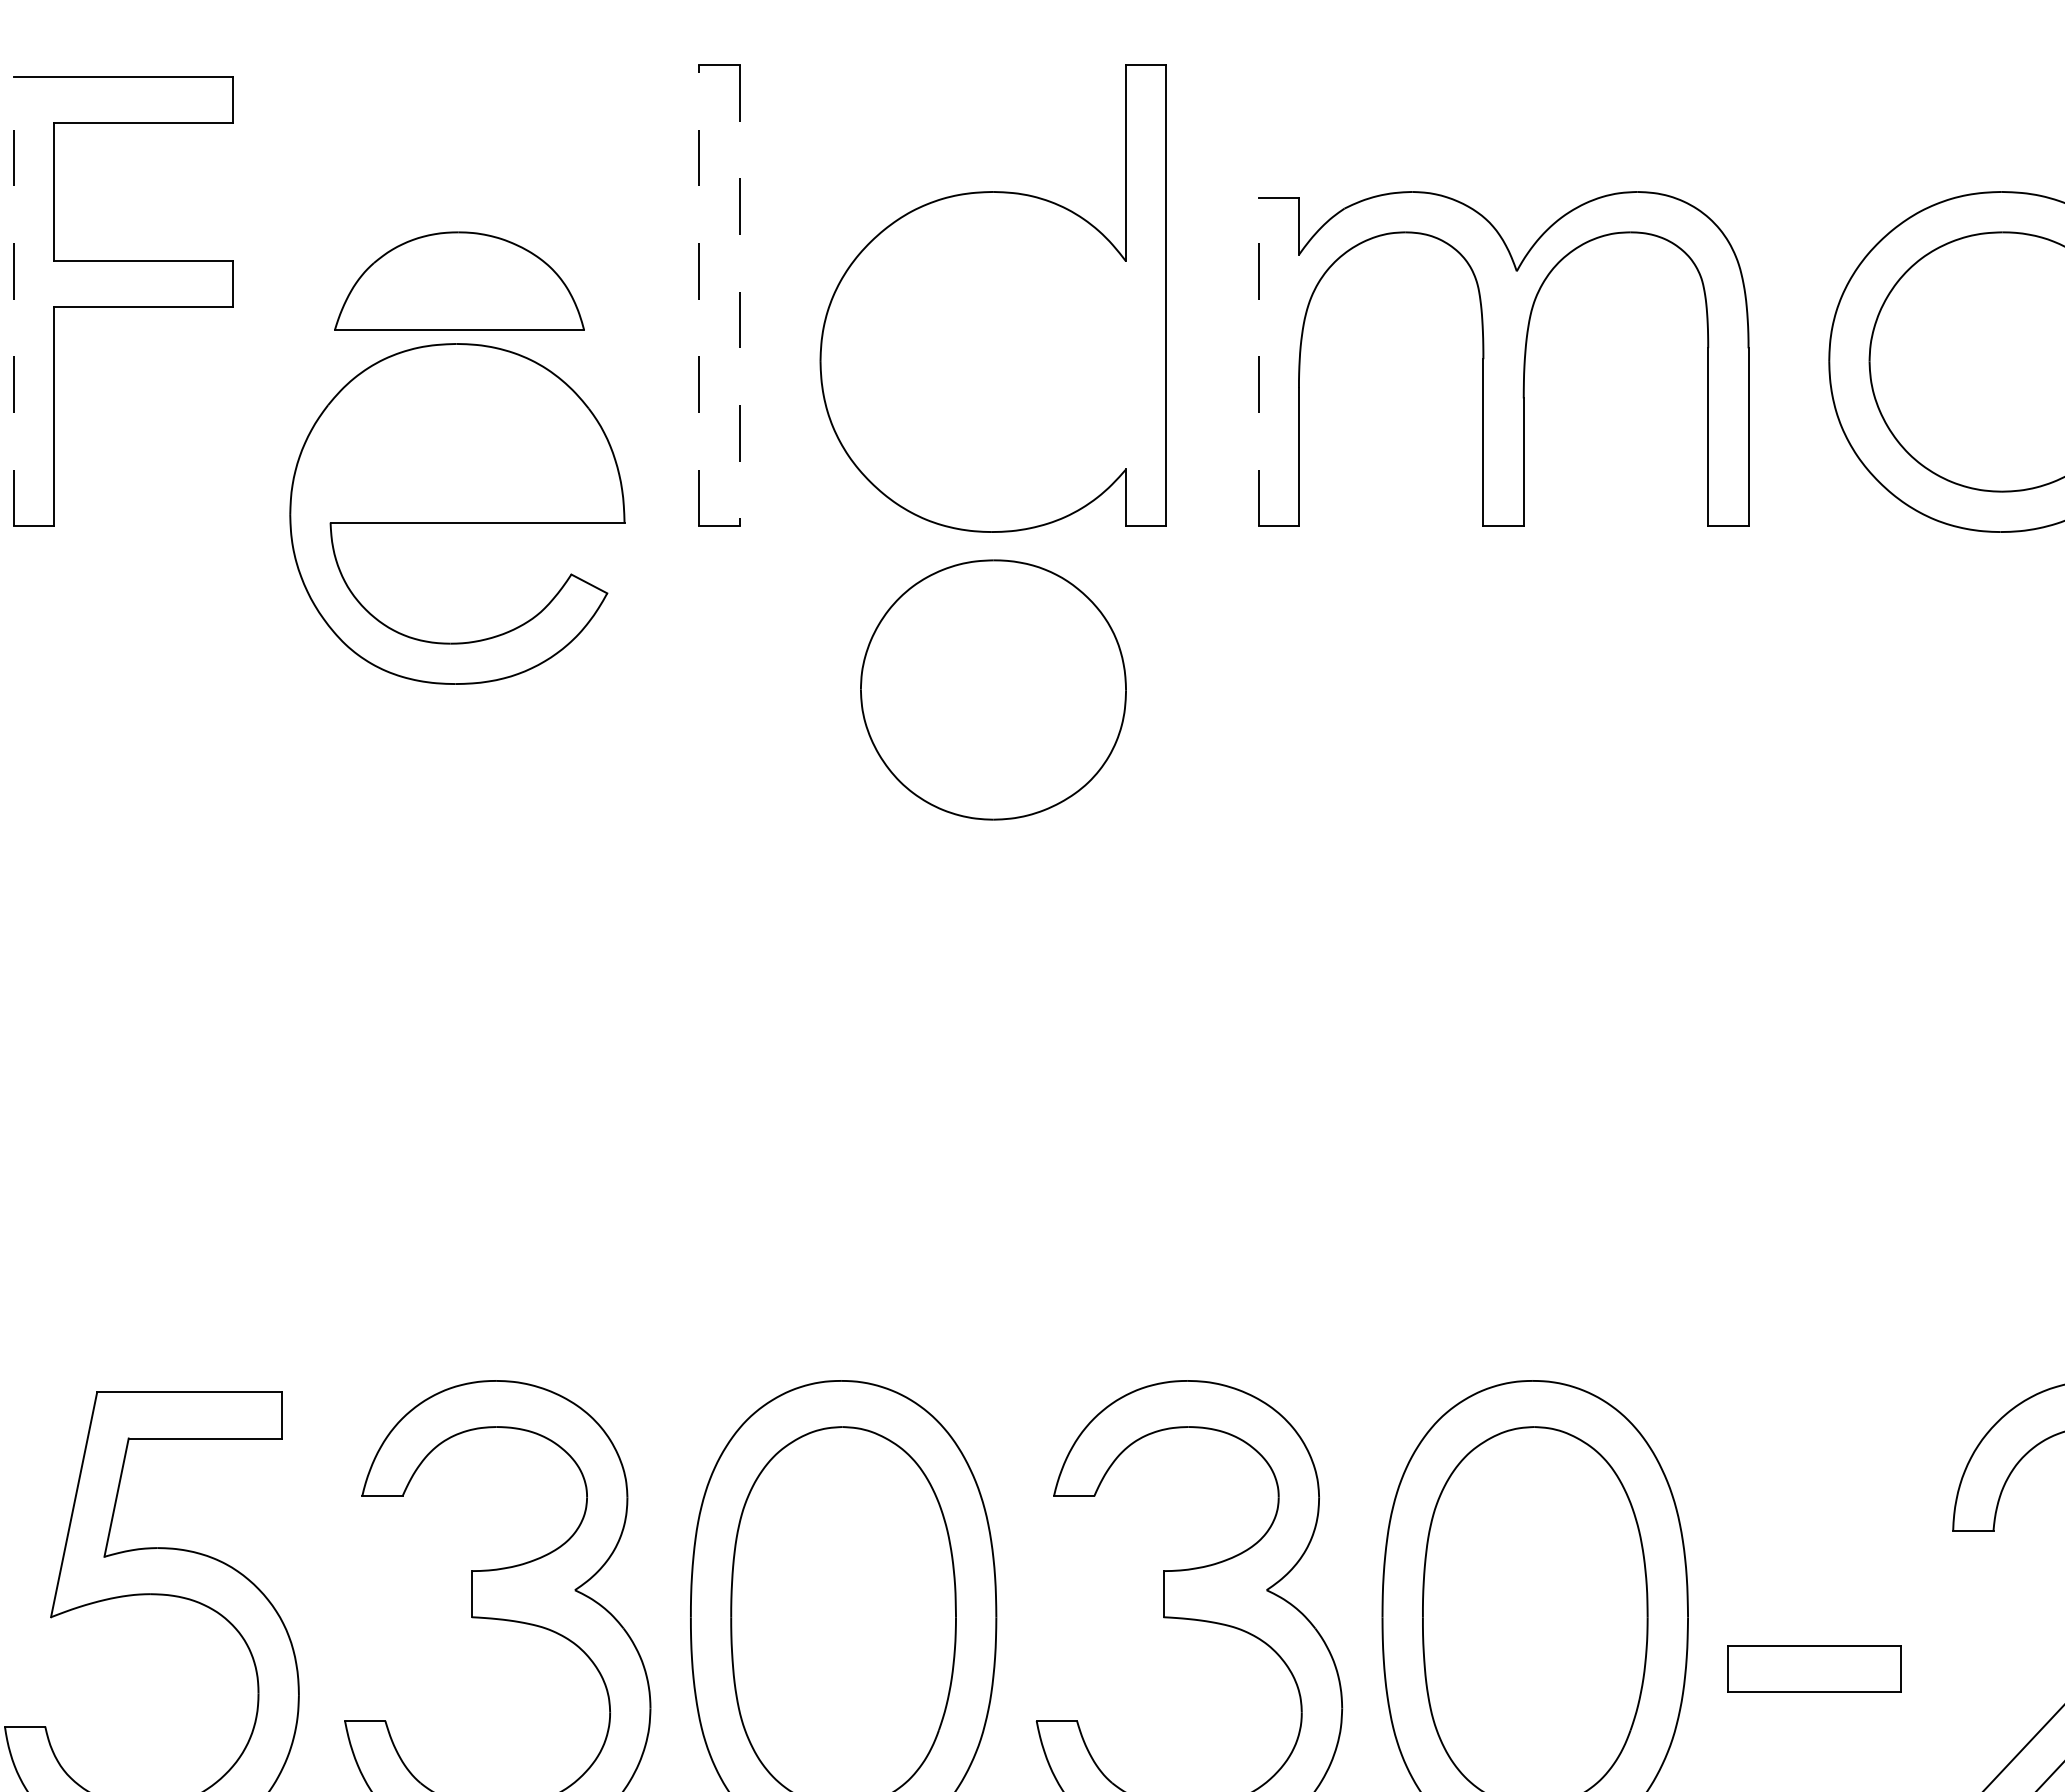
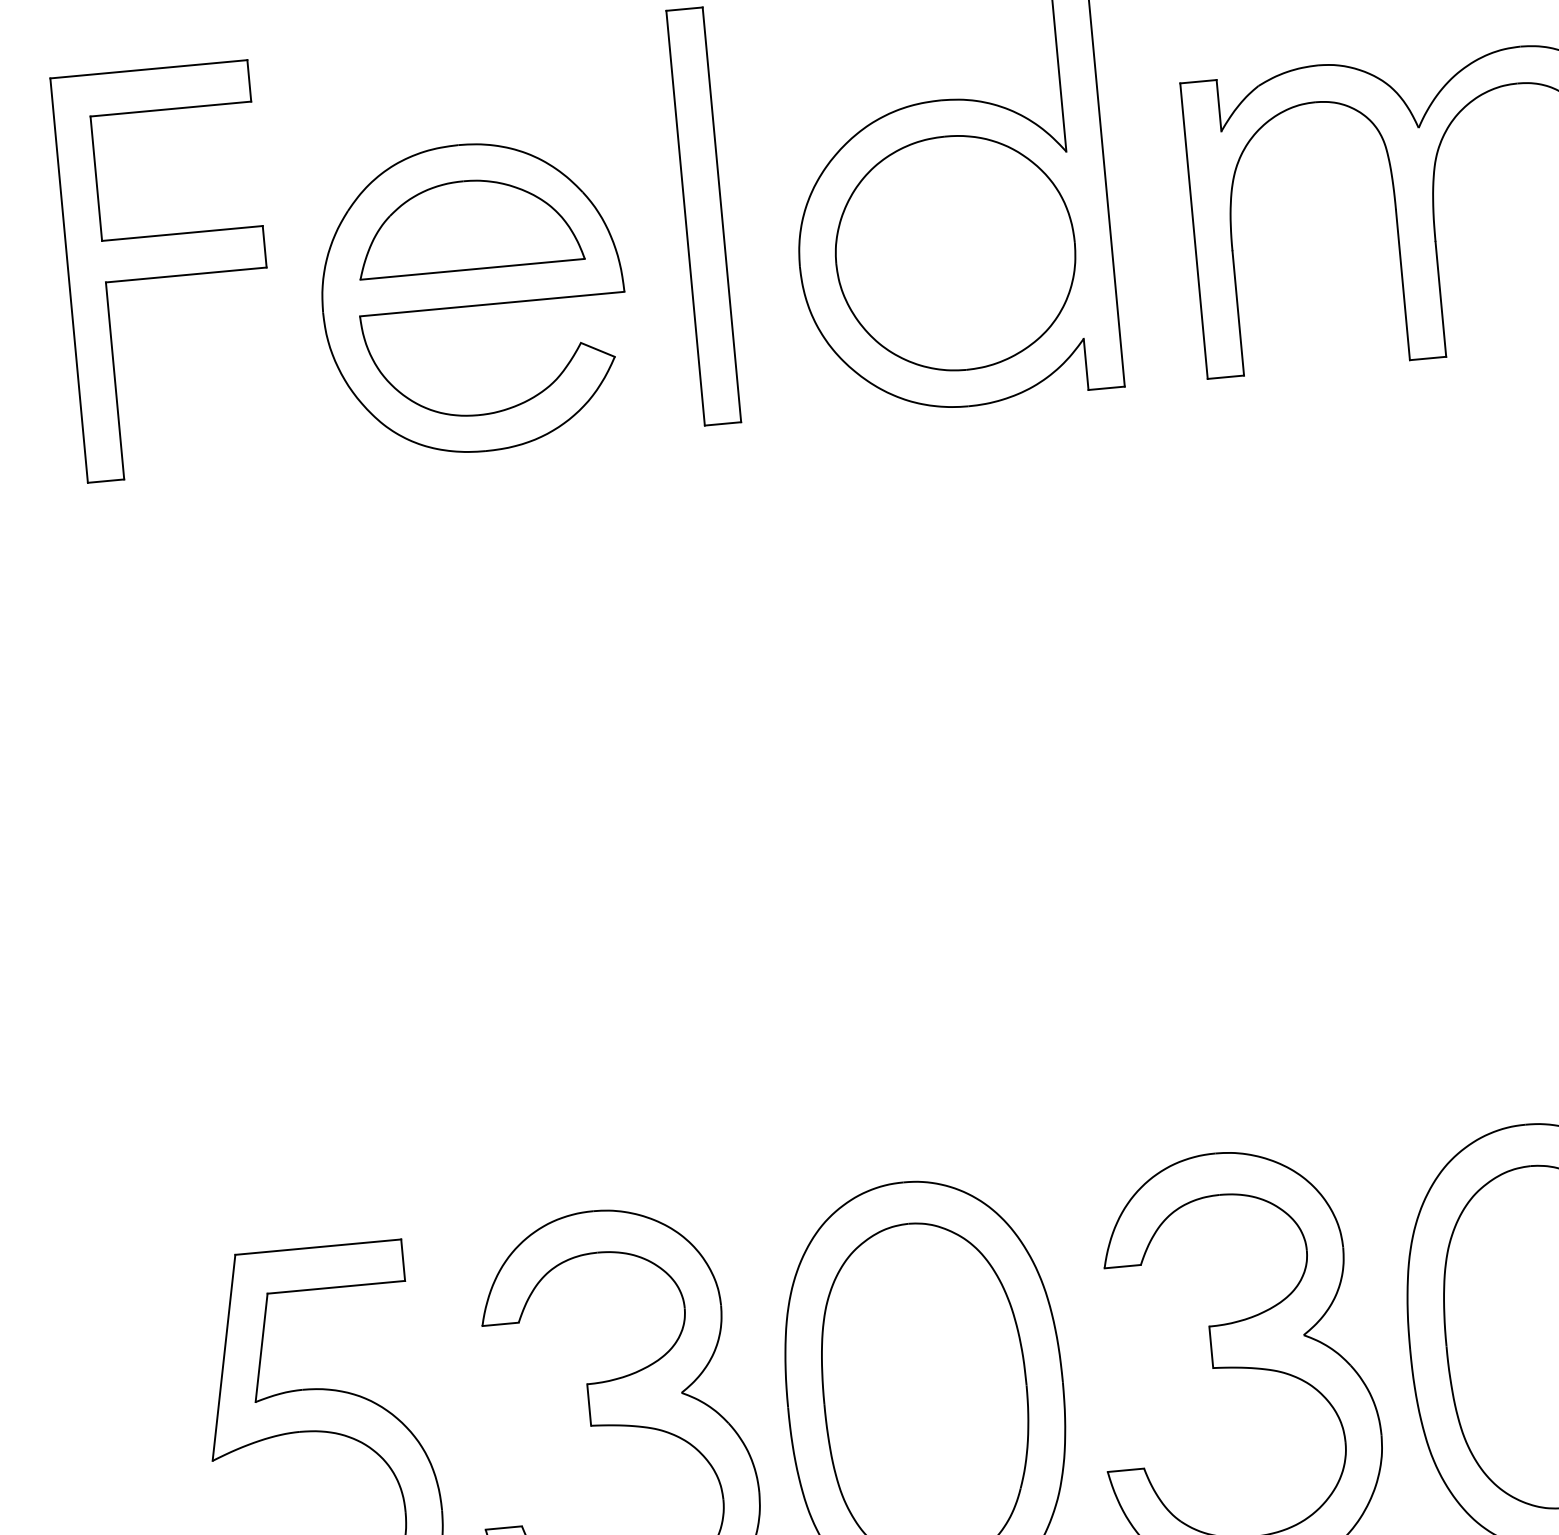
line: (699, 295) -> (685, 217), dashed -> solid
line: (739, 295) -> (721, 214), dashed -> solid
line: (13, 301) -> (69, 280), dashed -> solid
line: (1258, 361) -> (1193, 230), dashed -> solid
part: (457, 513) -> (473, 297), moved
part: (993, 689) -> (955, 252), moved

